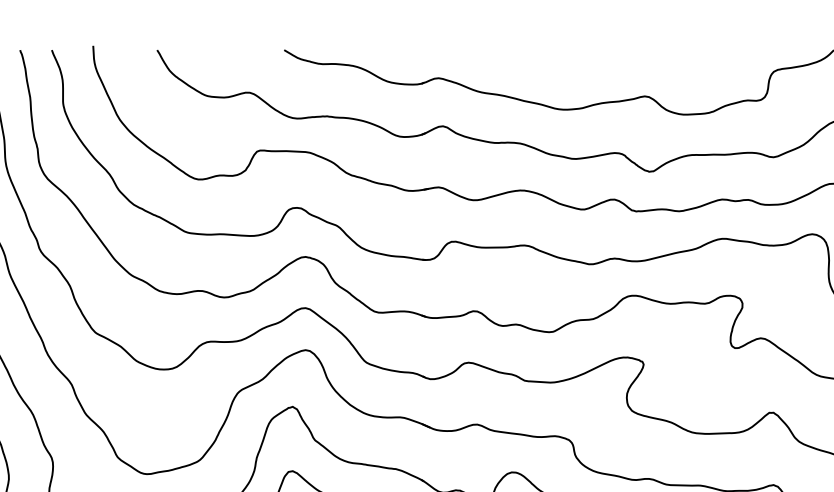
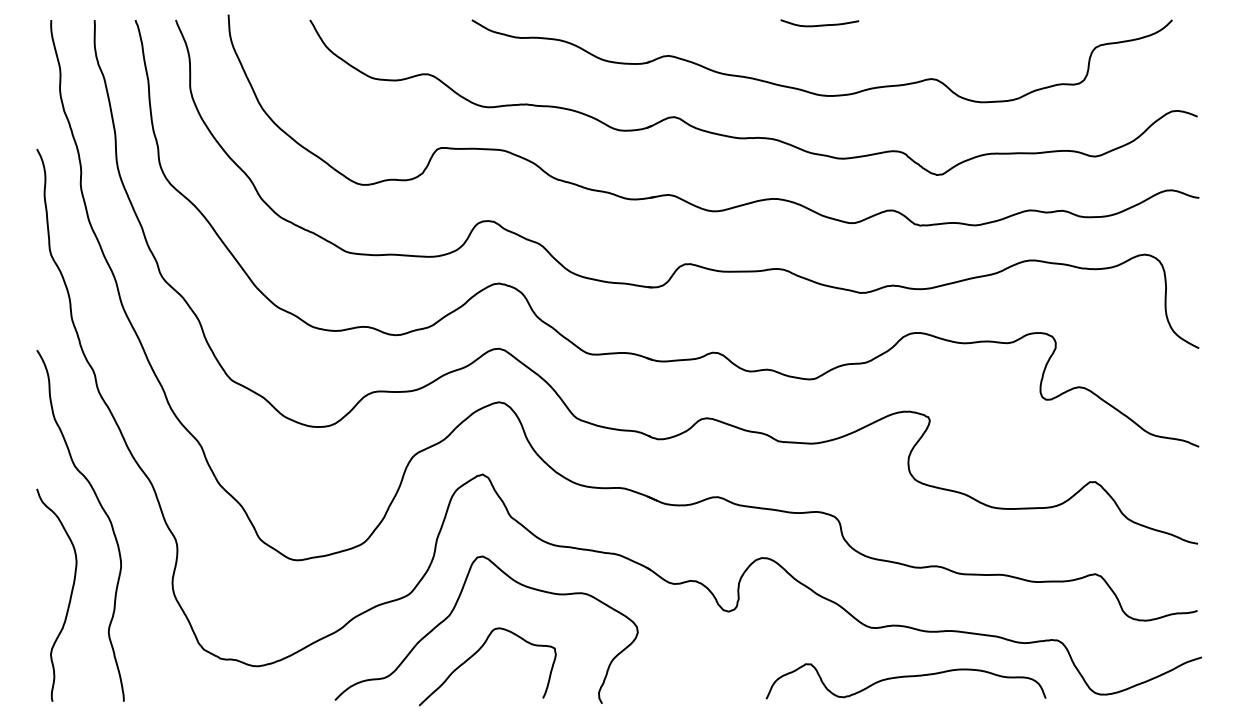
curve: (557, 53) -> (819, 24), added

